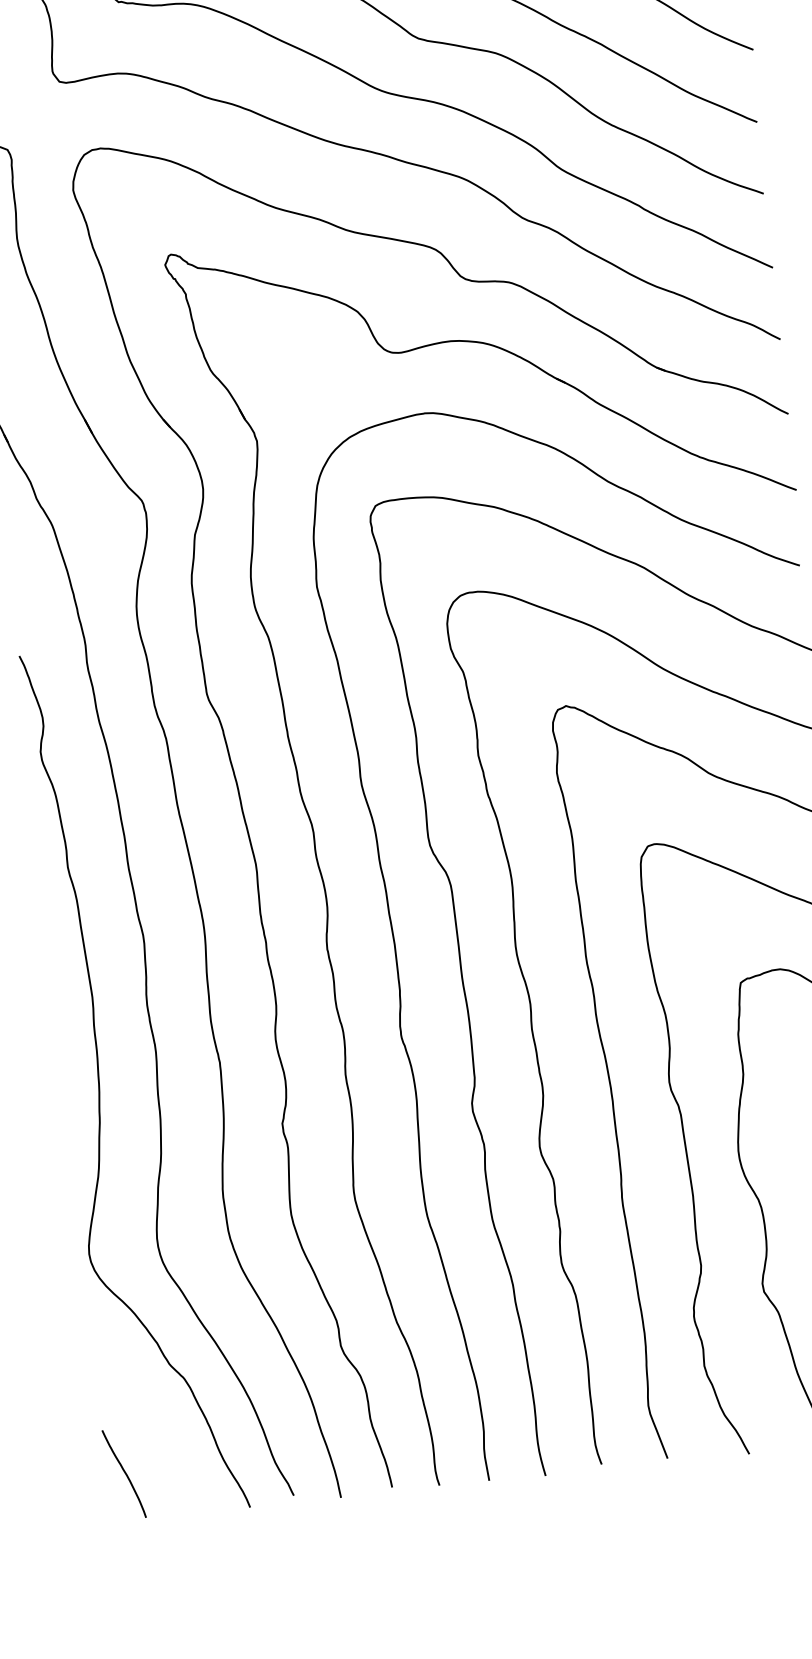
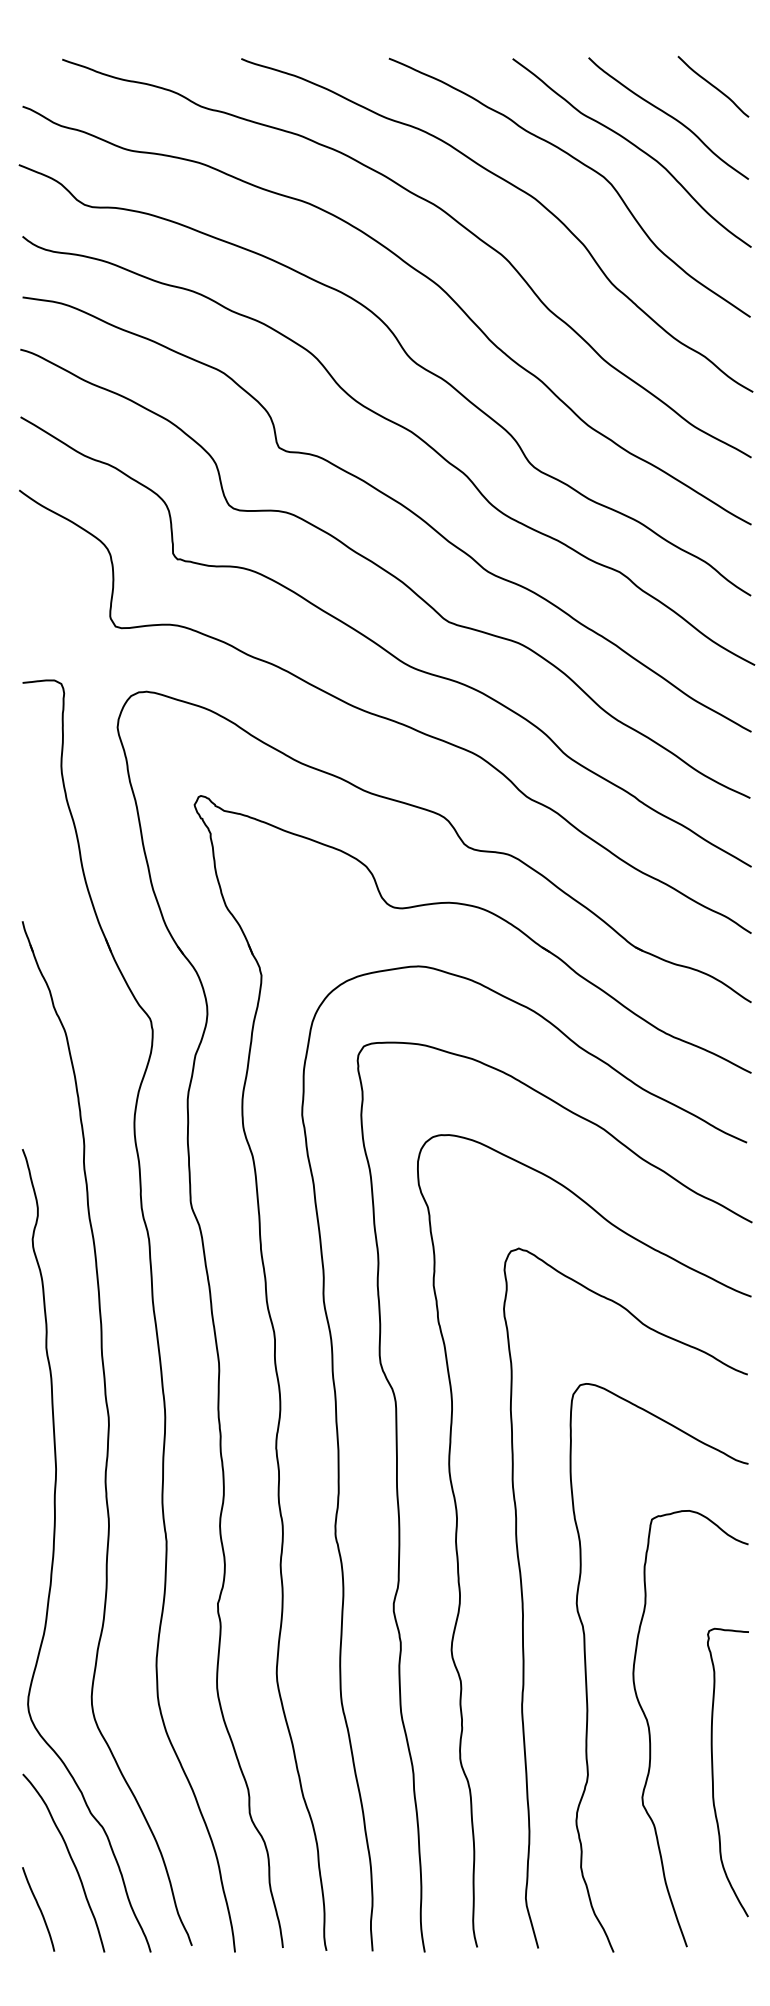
curve: (152, 1415) -> (70, 1858), added

